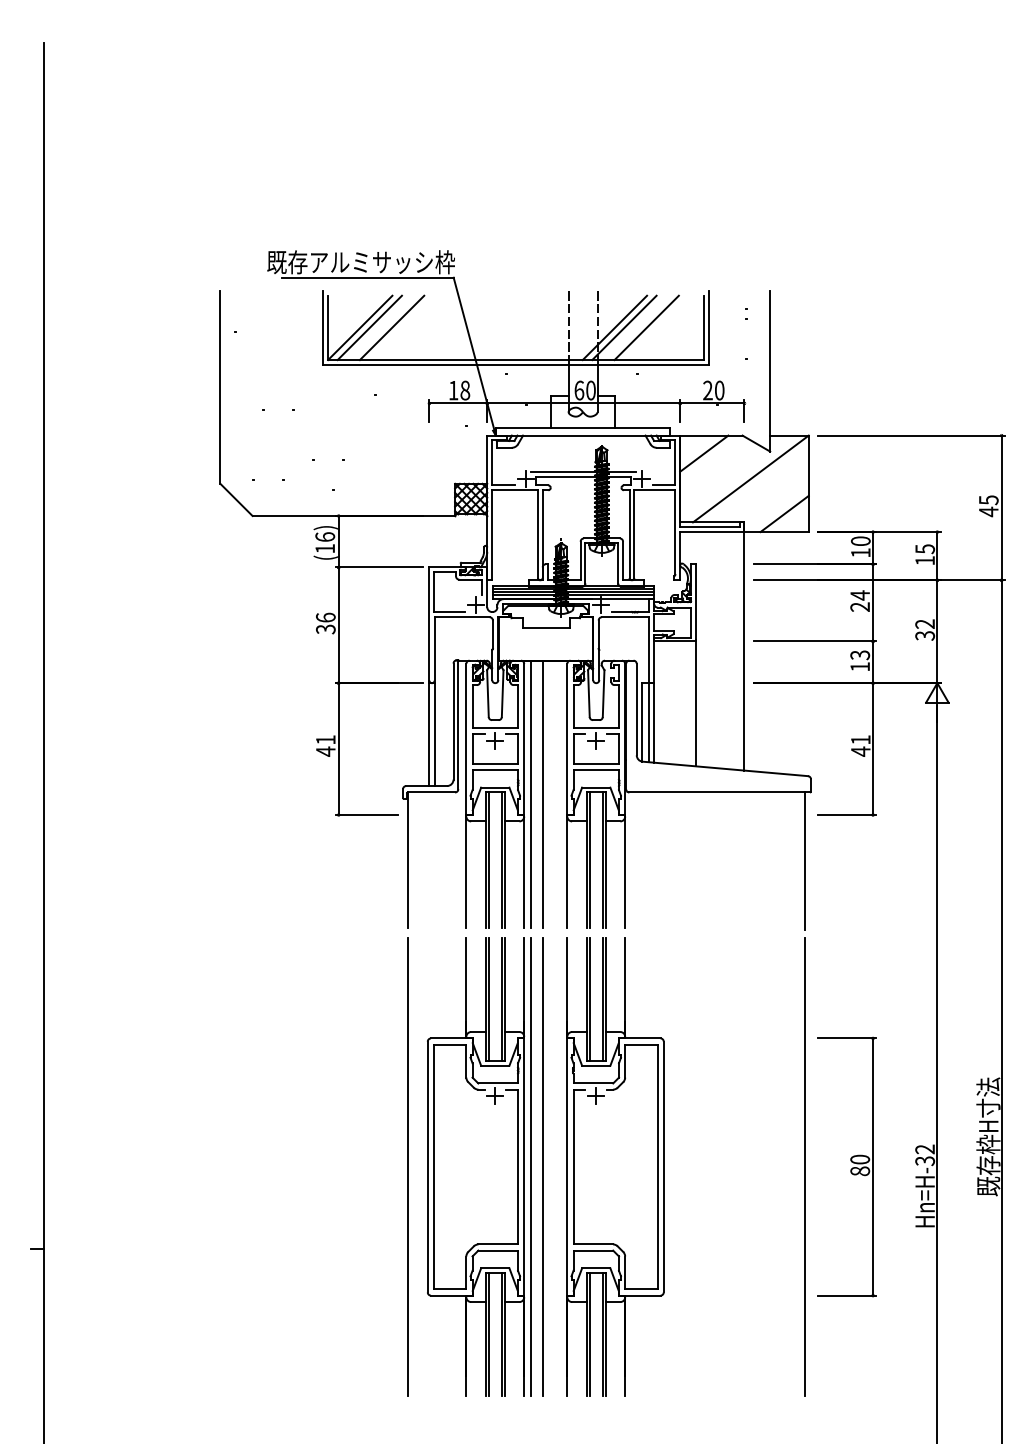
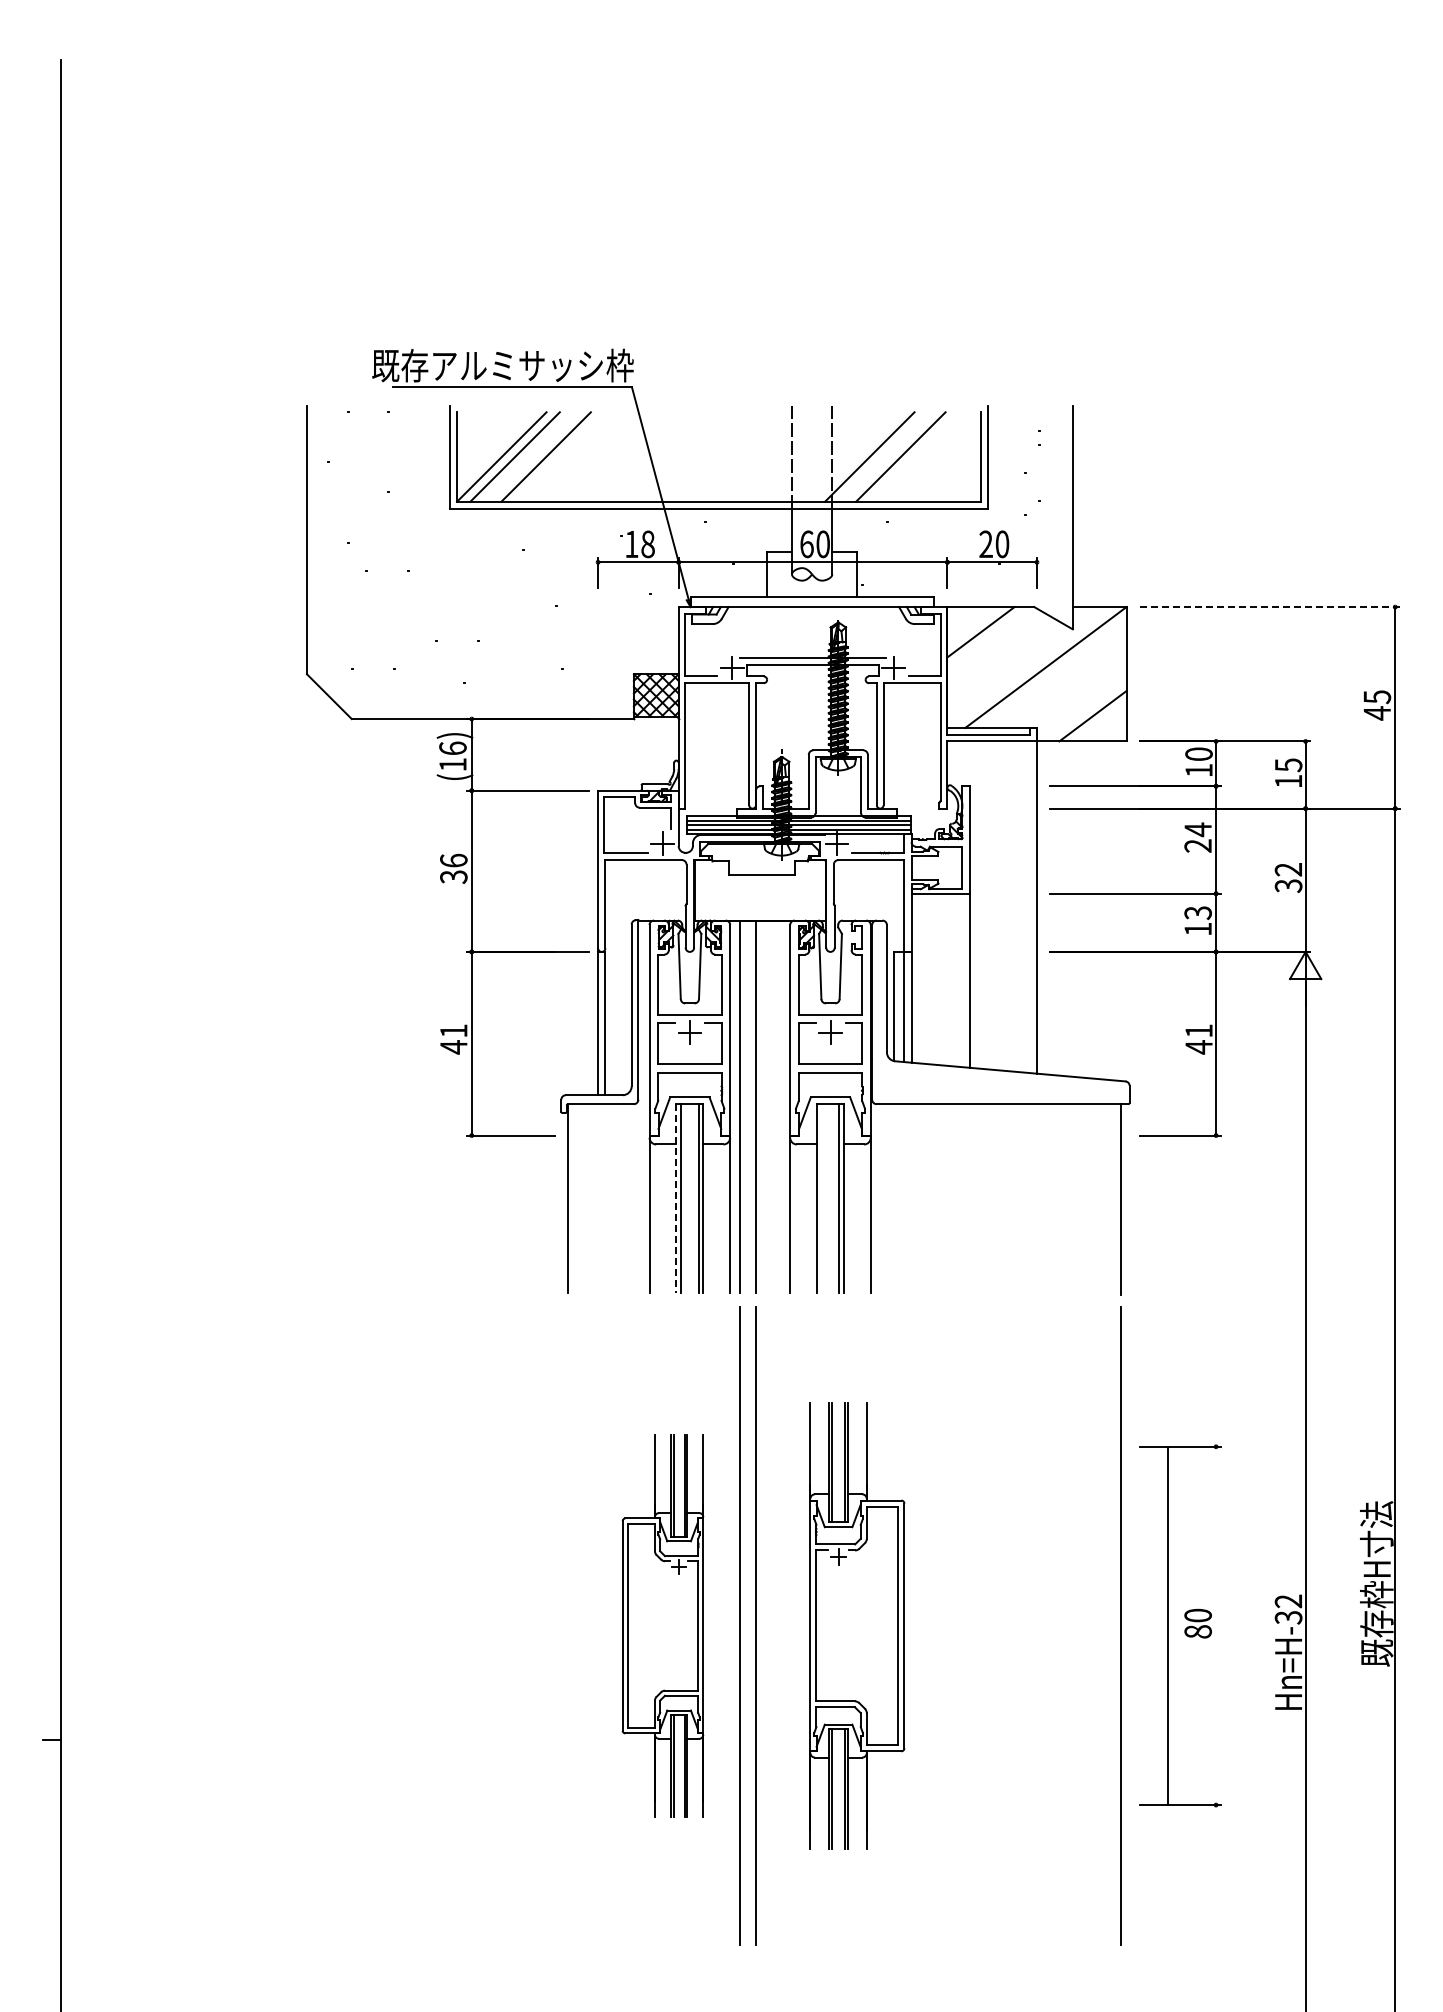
line: (614, 327) -> (856, 456), removed
line: (911, 435) -> (1269, 607), solid -> dashed
line: (485, 860) -> (676, 1198), solid -> dashed
line: (589, 860) -> (821, 1198), removed
line: (408, 1166) -> (568, 1625), removed
part: (475, 1166) -> (662, 1625), size x0.6
part: (615, 1166) -> (857, 1625), size x0.7
line: (873, 1166) -> (1168, 1625), moved

